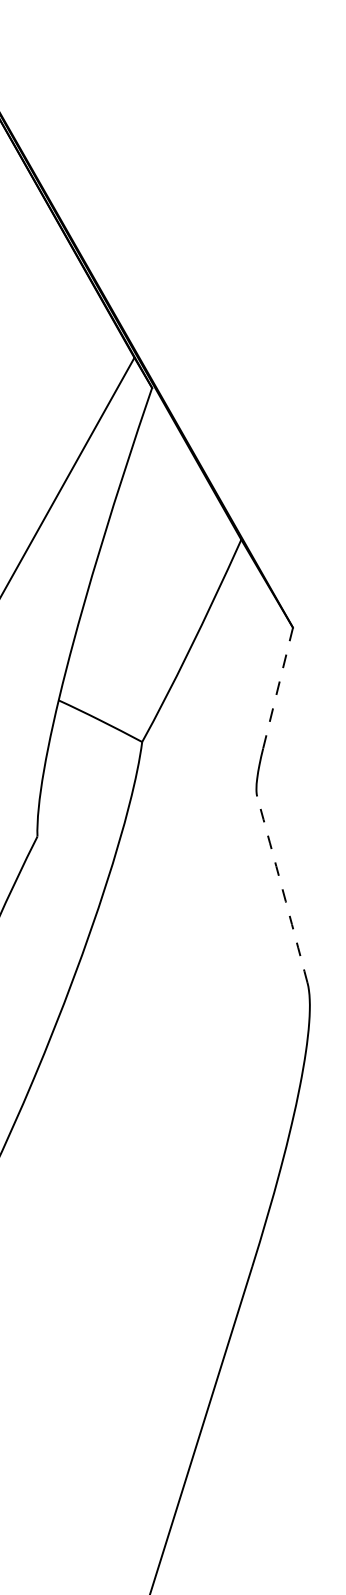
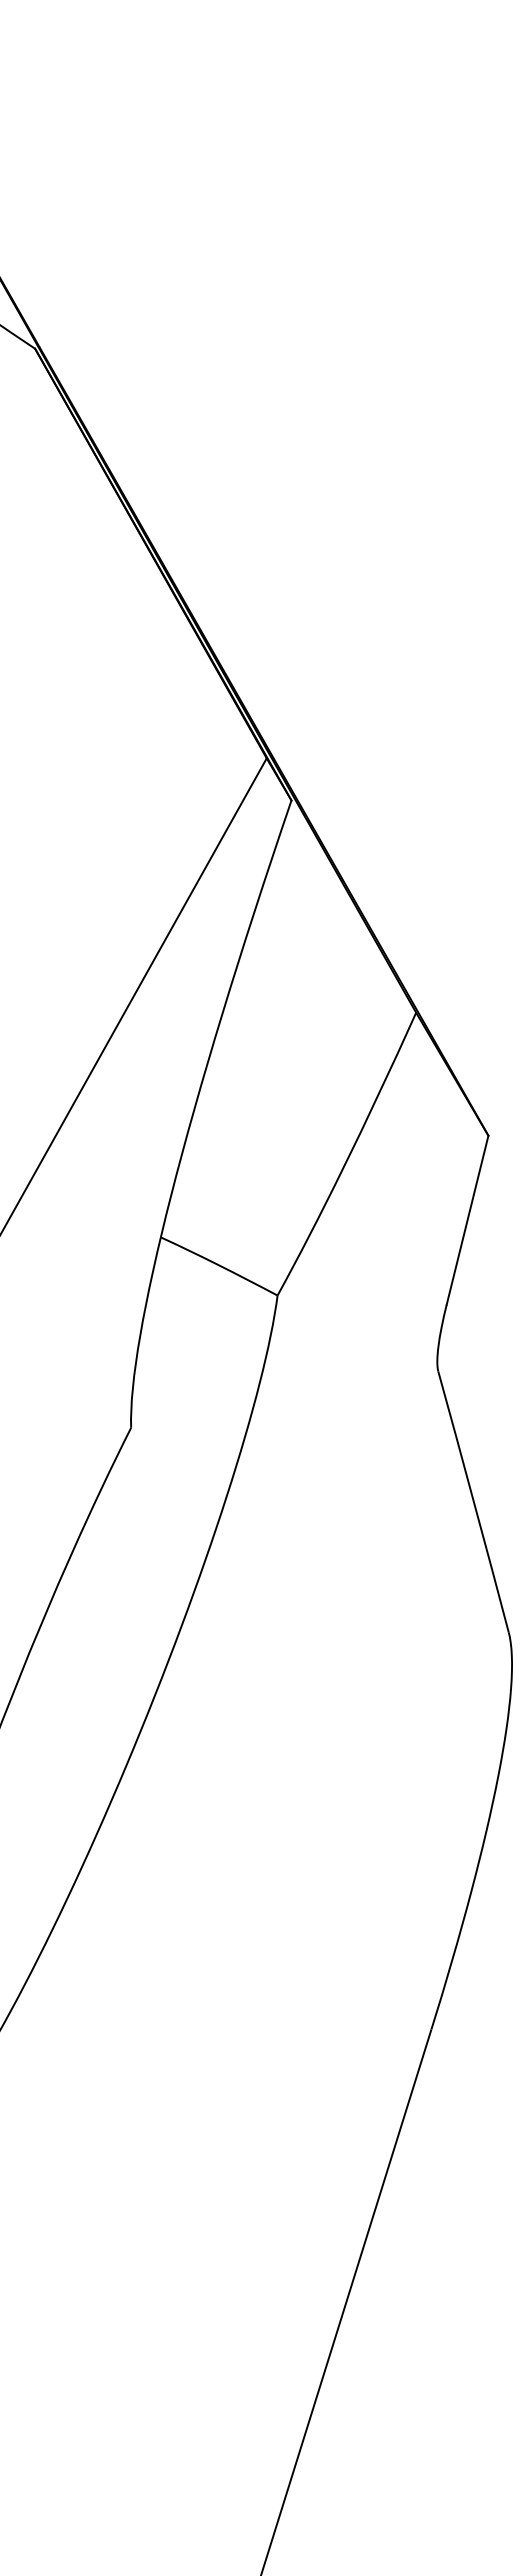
line: (278, 688) -> (467, 1220), dashed -> solid
arc: (282, 889) -> (473, 1501), dashed -> solid

